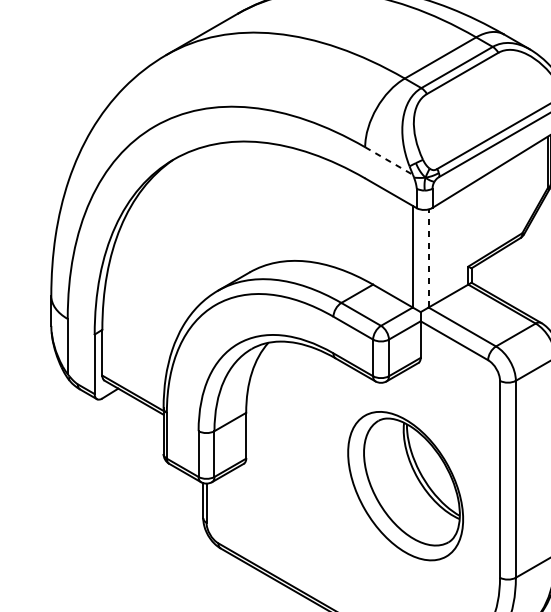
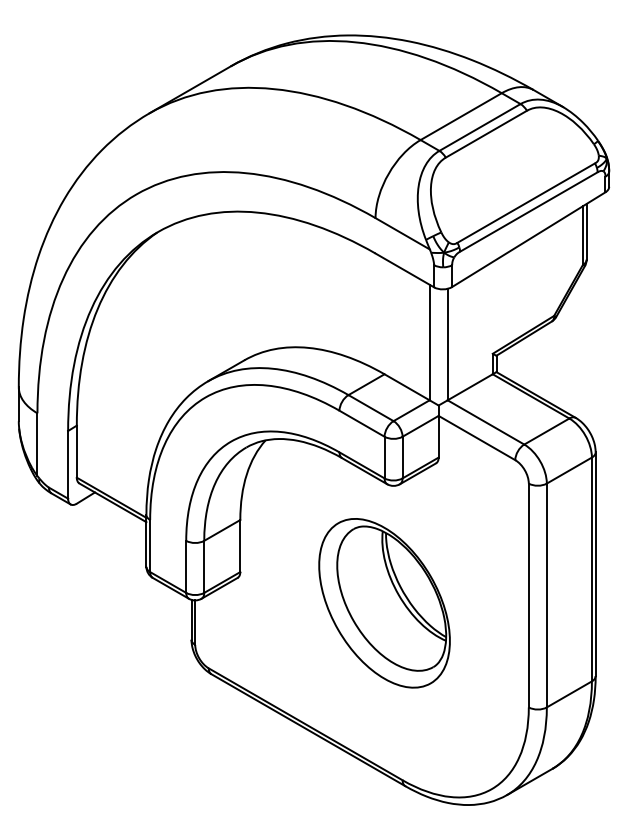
line: (389, 161) -> (403, 234), dashed -> solid
line: (428, 258) -> (447, 344), dashed -> solid
part: (405, 486) -> (384, 603), moved

